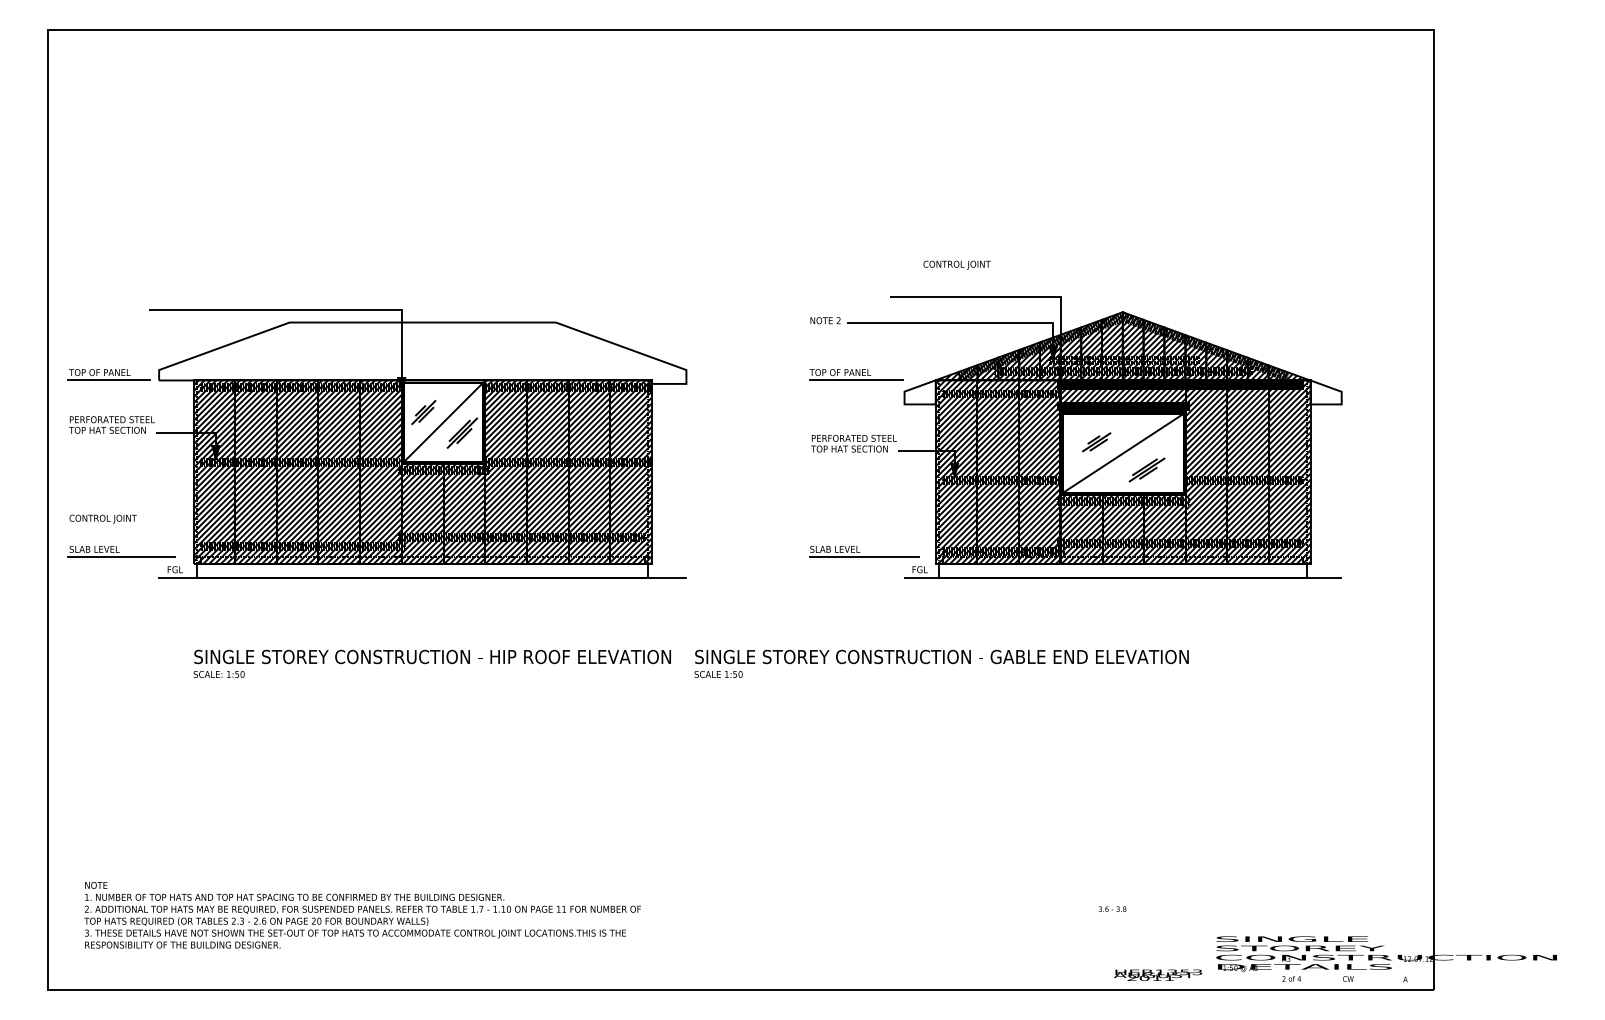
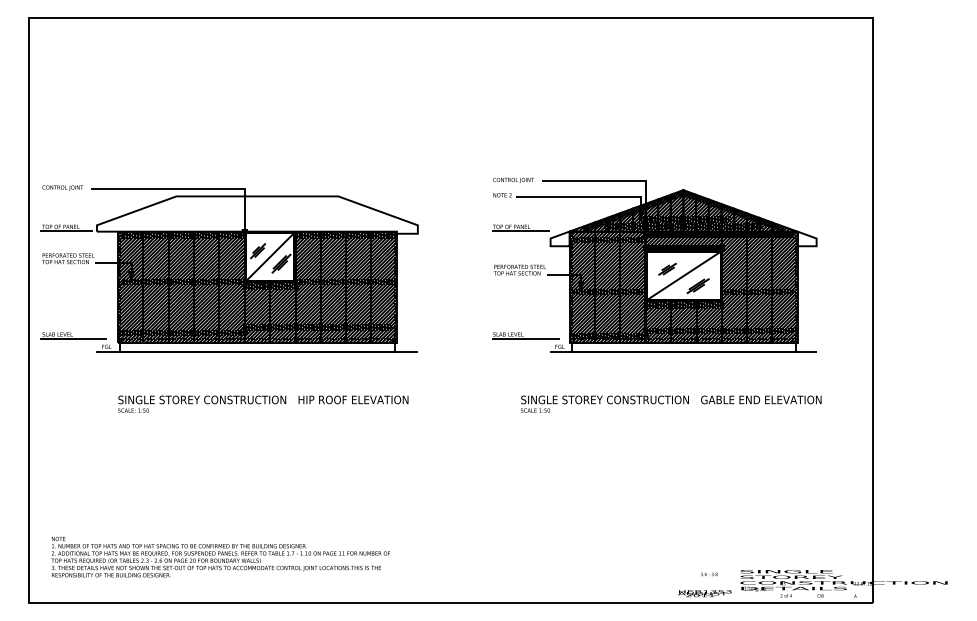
text: (956, 263) -> (513, 179), moved
text: (102, 518) -> (62, 187), moved
text: (940, 662) -> (670, 403), moved
text: (1113, 909) -> (709, 574), moved

